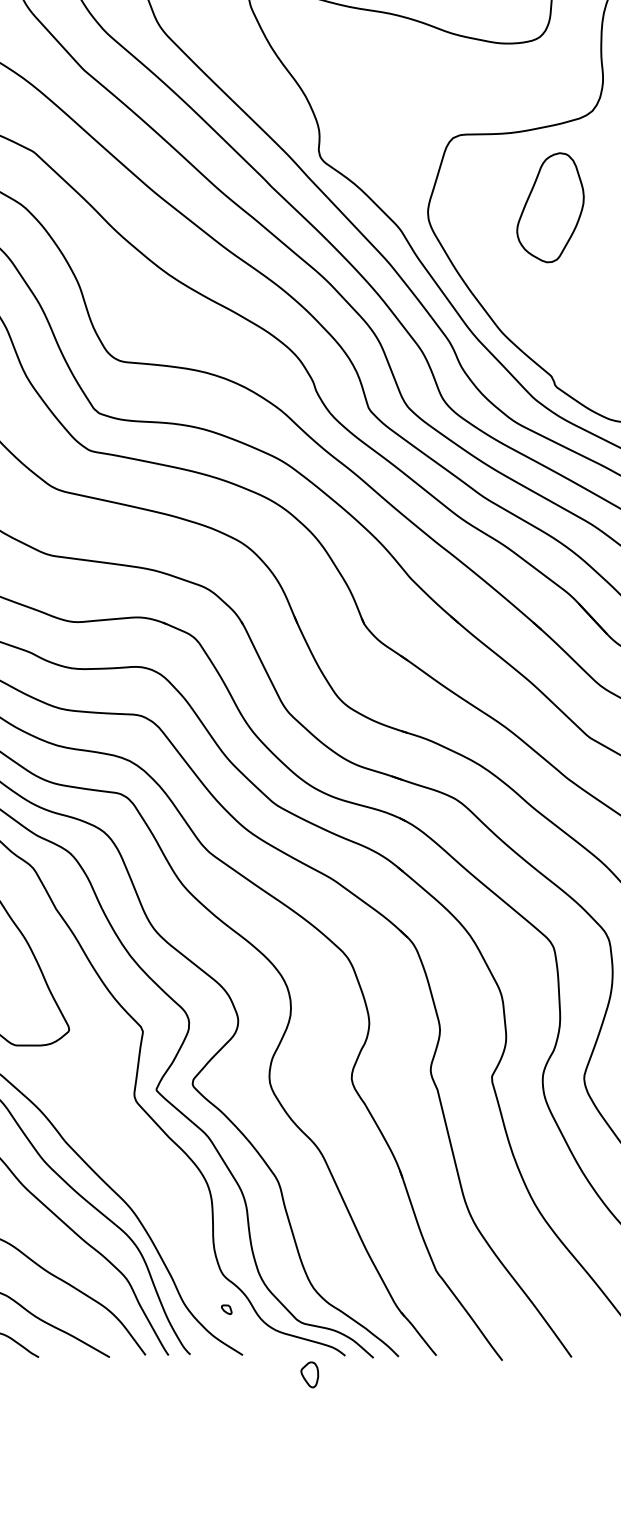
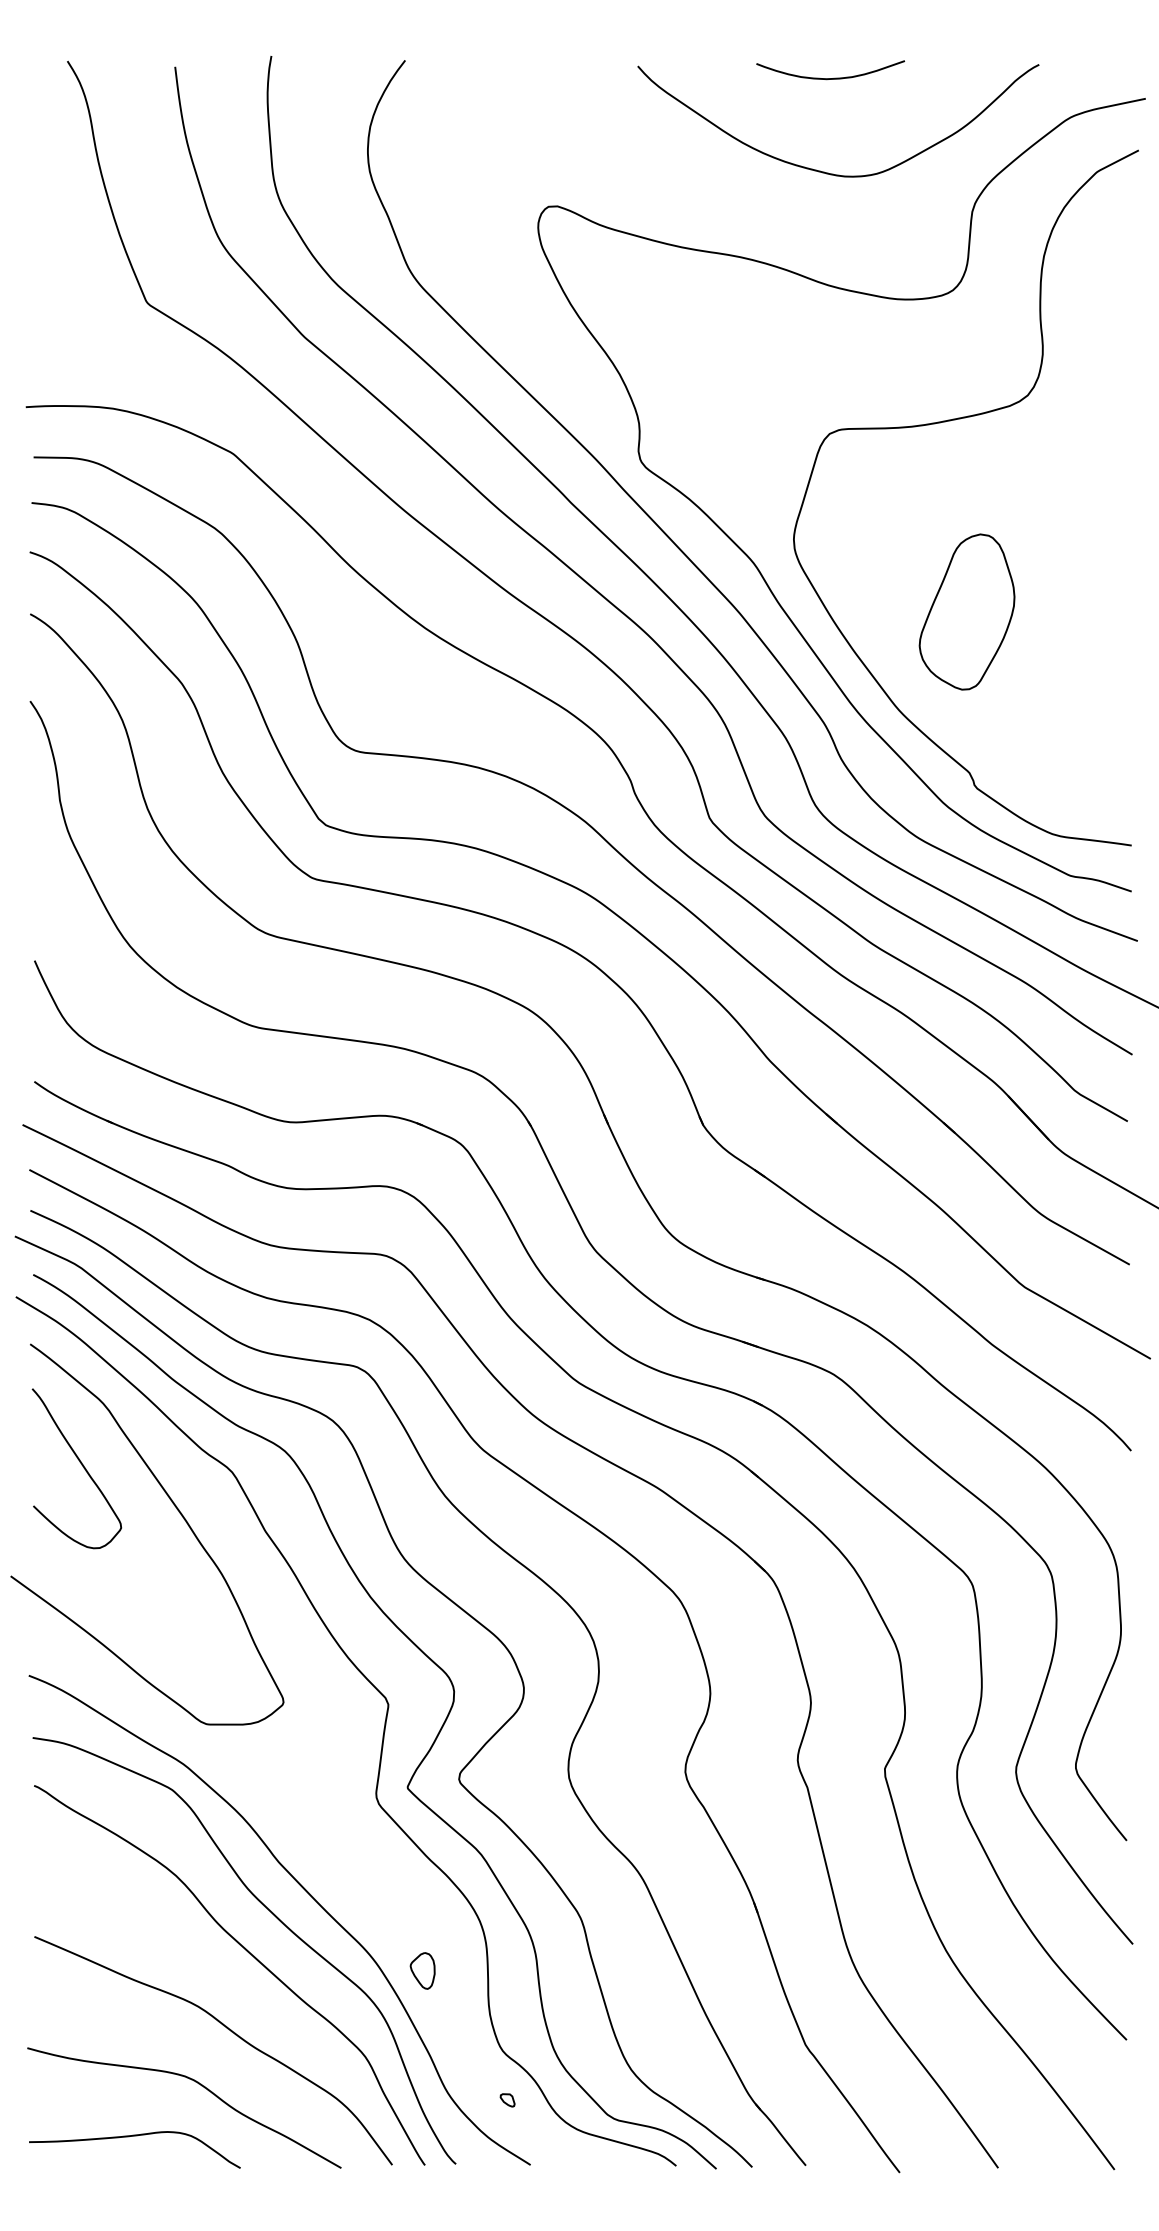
part: (550, 207) -> (966, 611), moved
part: (309, 1374) -> (422, 1970), moved

